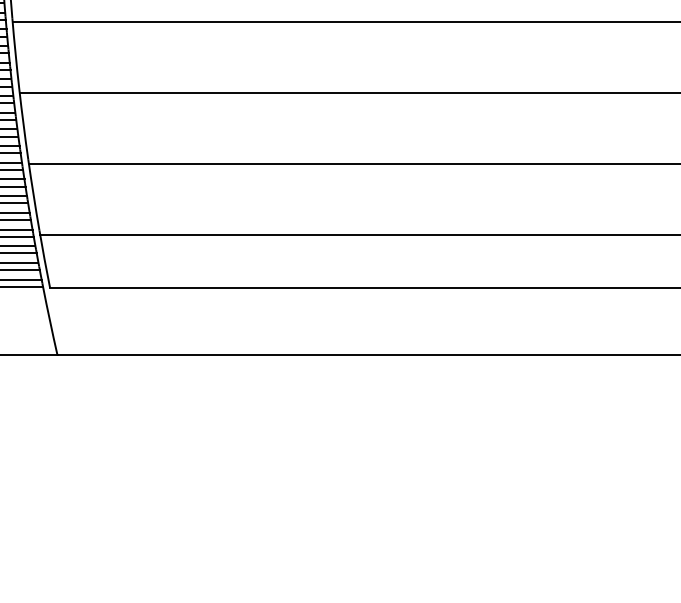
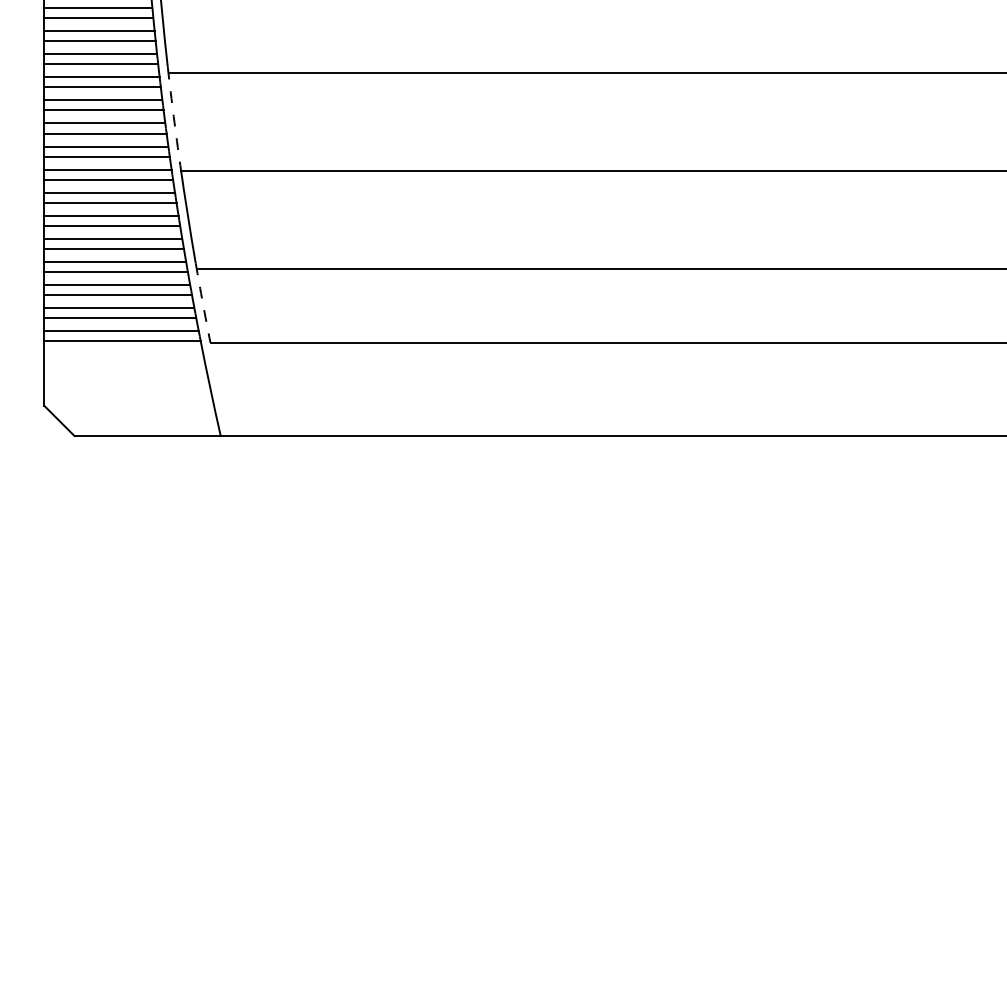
arc: (23, 124) -> (173, 116), solid -> dashed
arc: (44, 259) -> (202, 303), solid -> dashed

